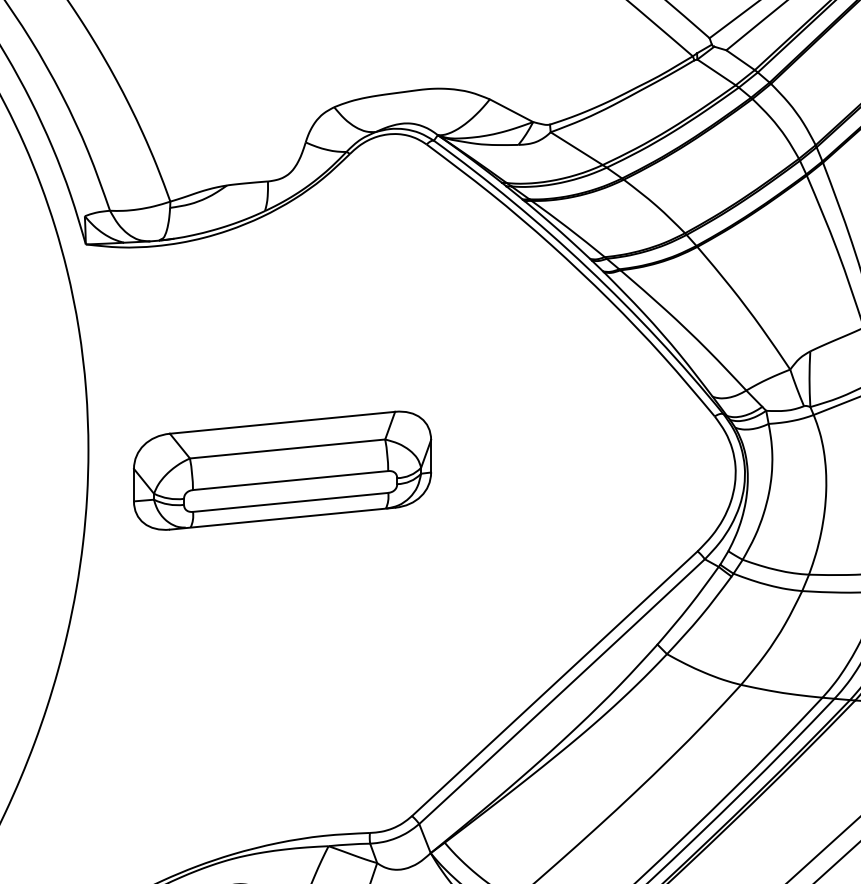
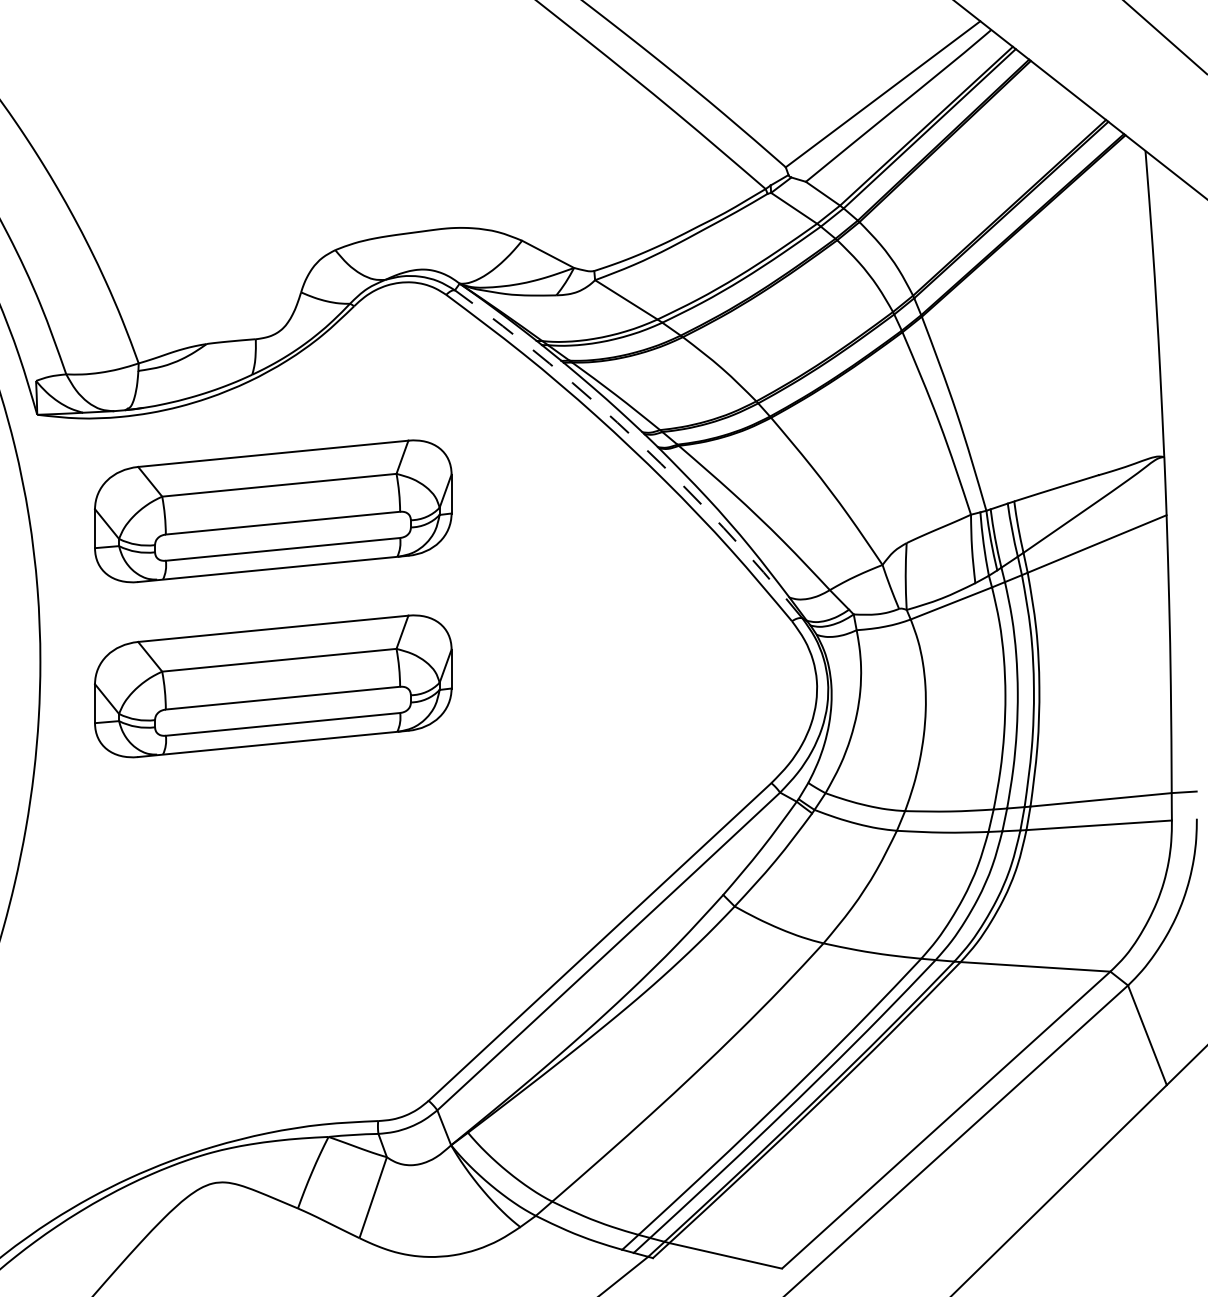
arc: (587, 267) -> (639, 442), solid -> dashed
part: (282, 325) -> (273, 511), added

